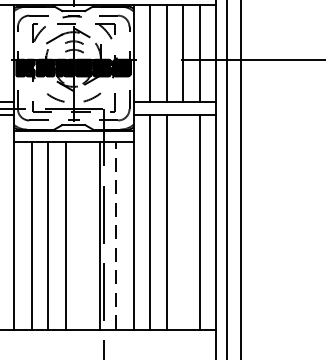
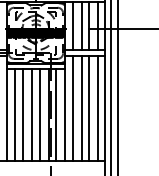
line: (183, 221) -> (89, 108), added
line: (81, 236) -> (39, 115), added
line: (115, 236) -> (56, 115), dashed -> solid

